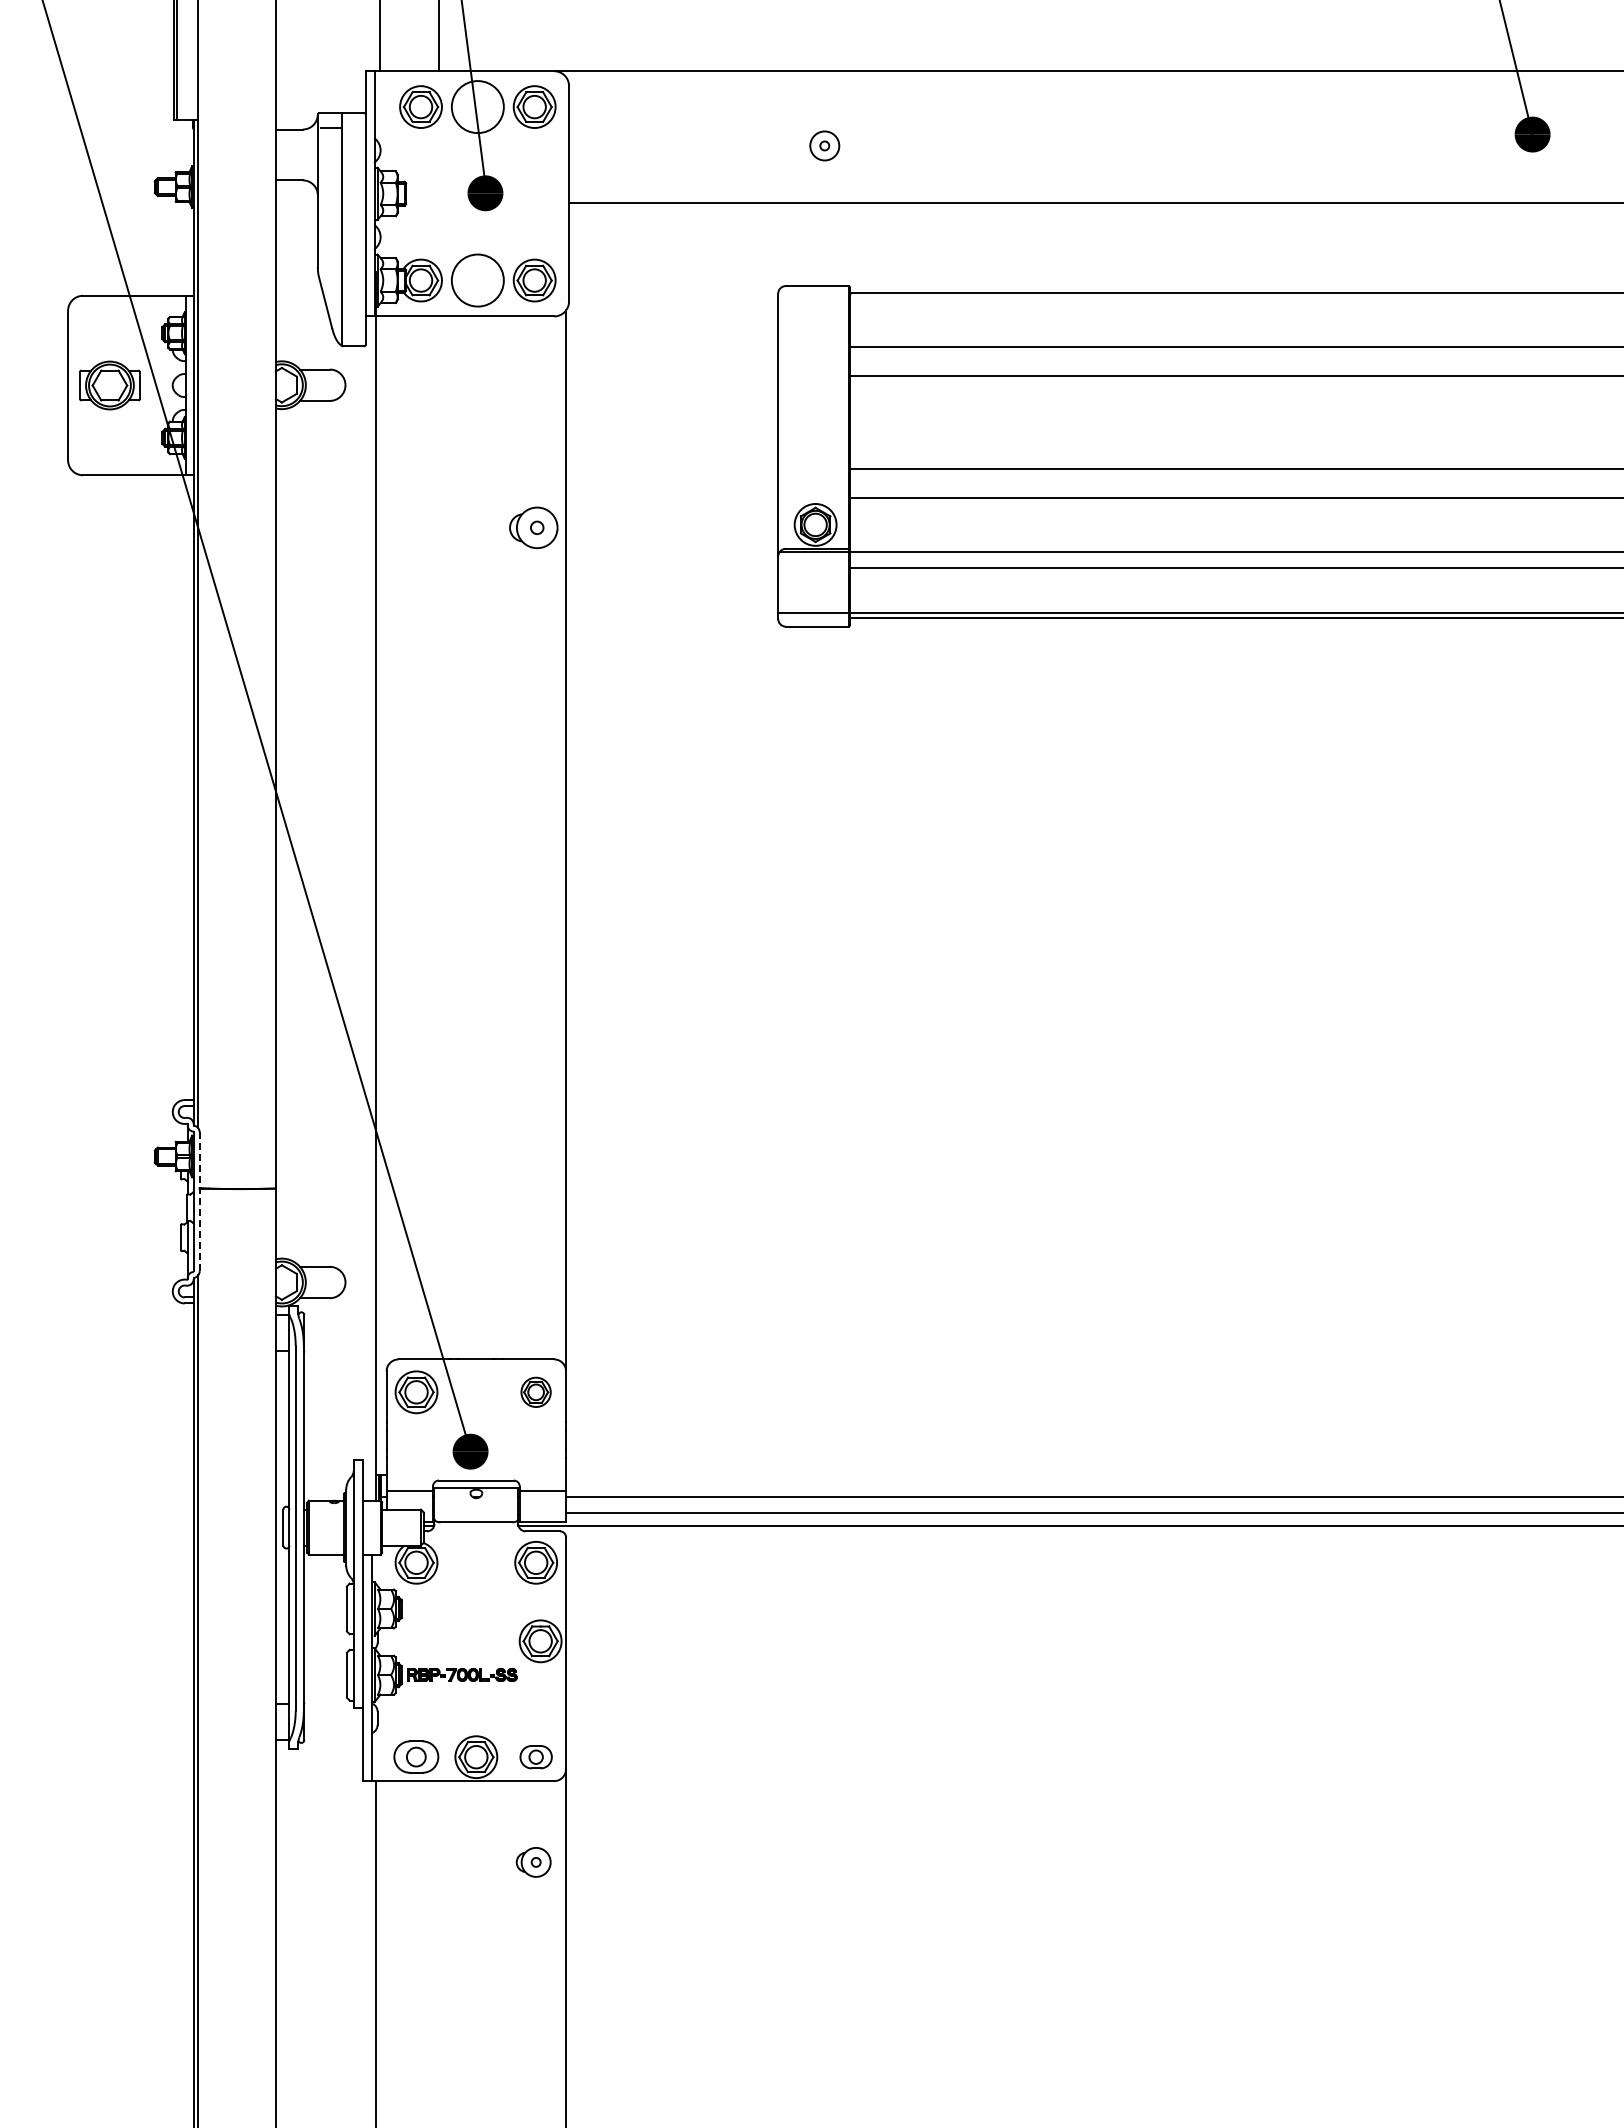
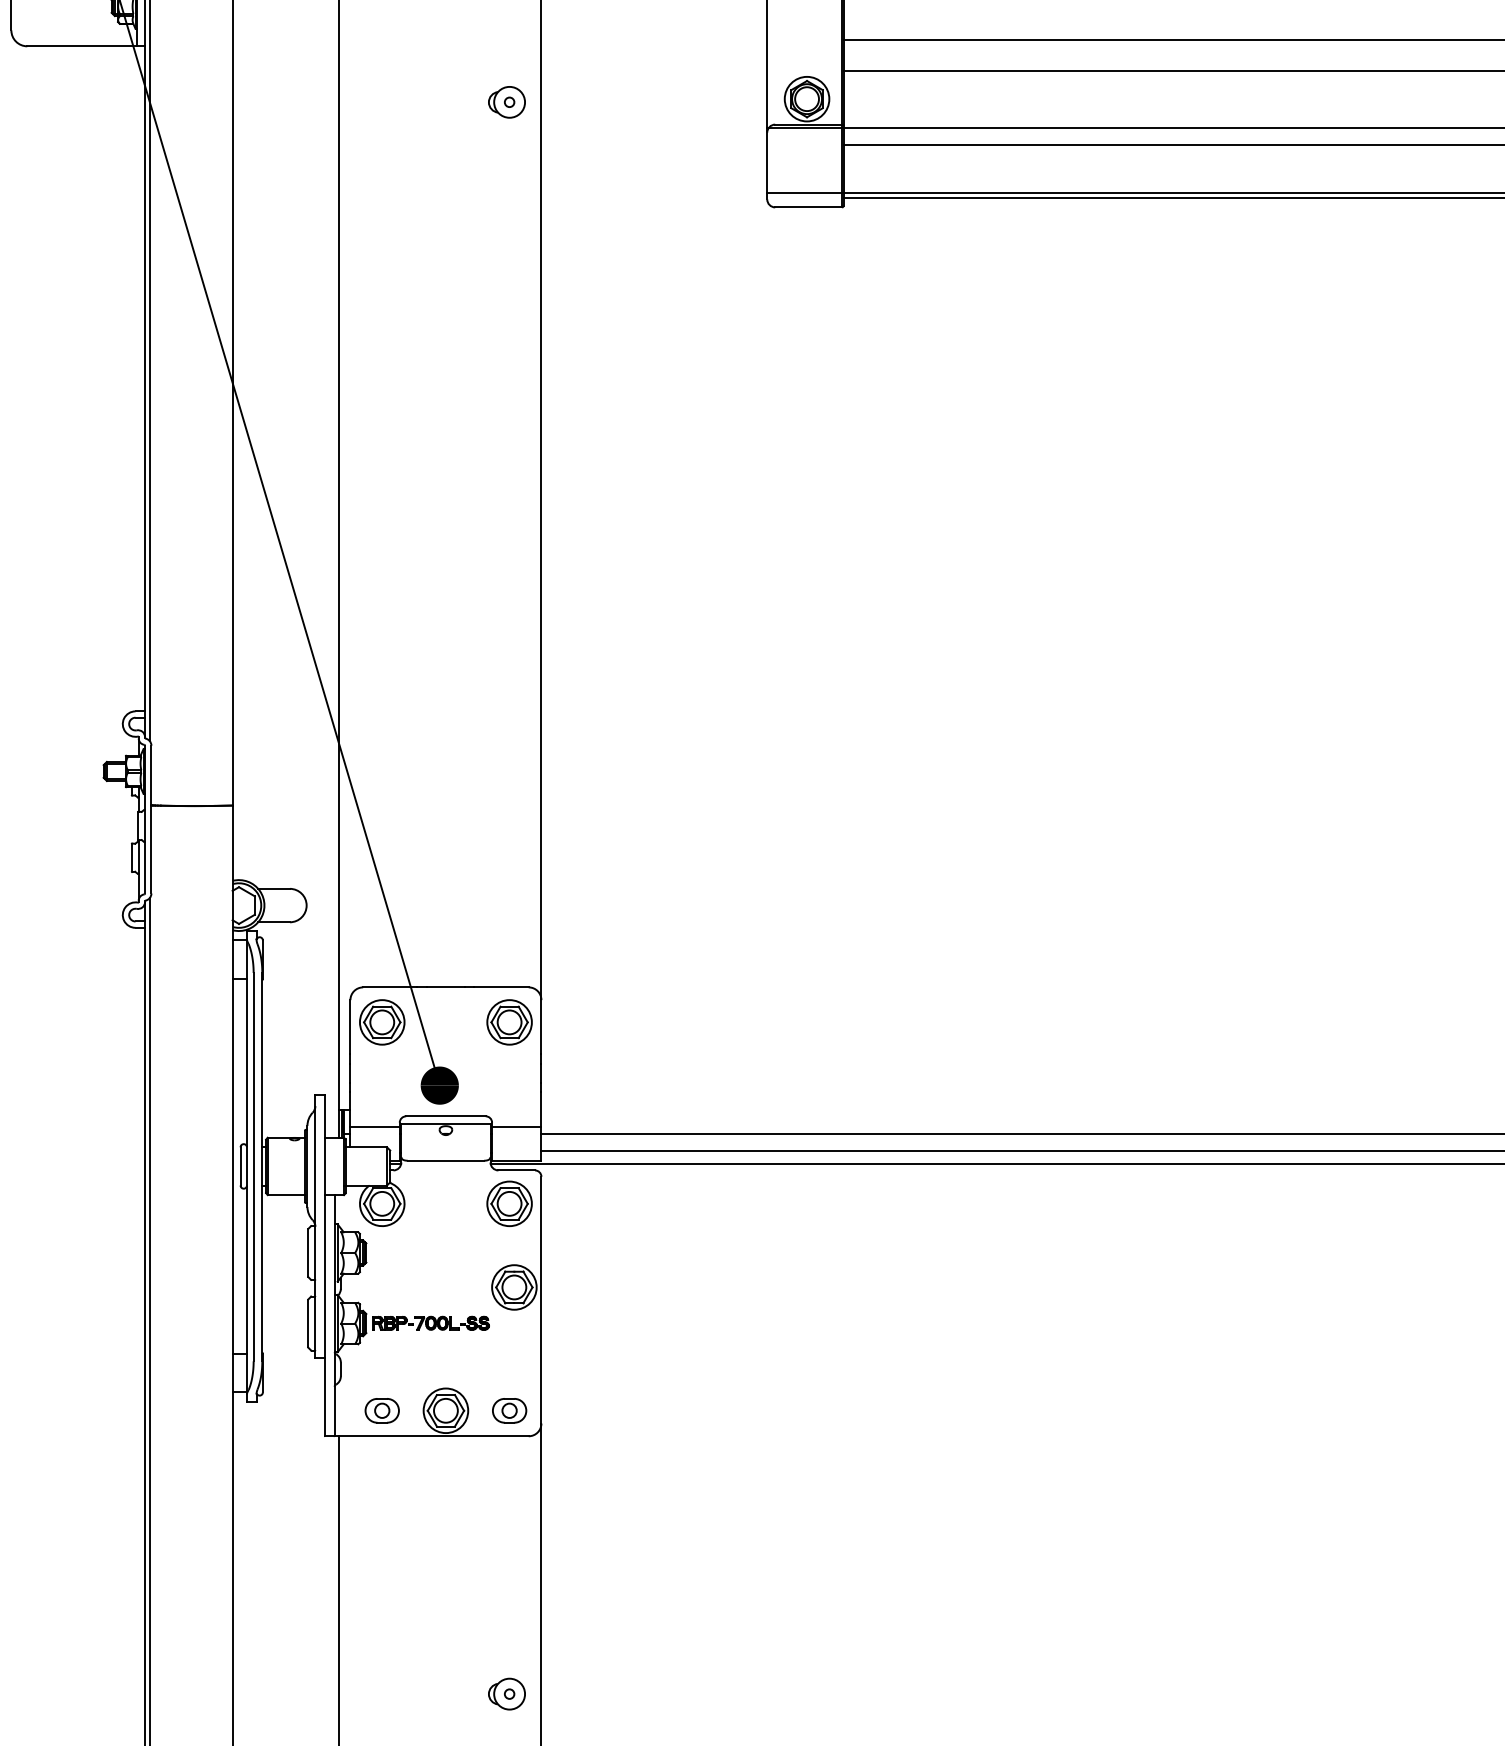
part: (533, 527) -> (506, 101), size x0.71
line: (199, 1201) -> (151, 819), dashed -> solid
part: (535, 1392) -> (508, 1022), size x1.43
part: (416, 1757) -> (382, 1411), size x0.71
part: (533, 1862) -> (506, 1694), moved

